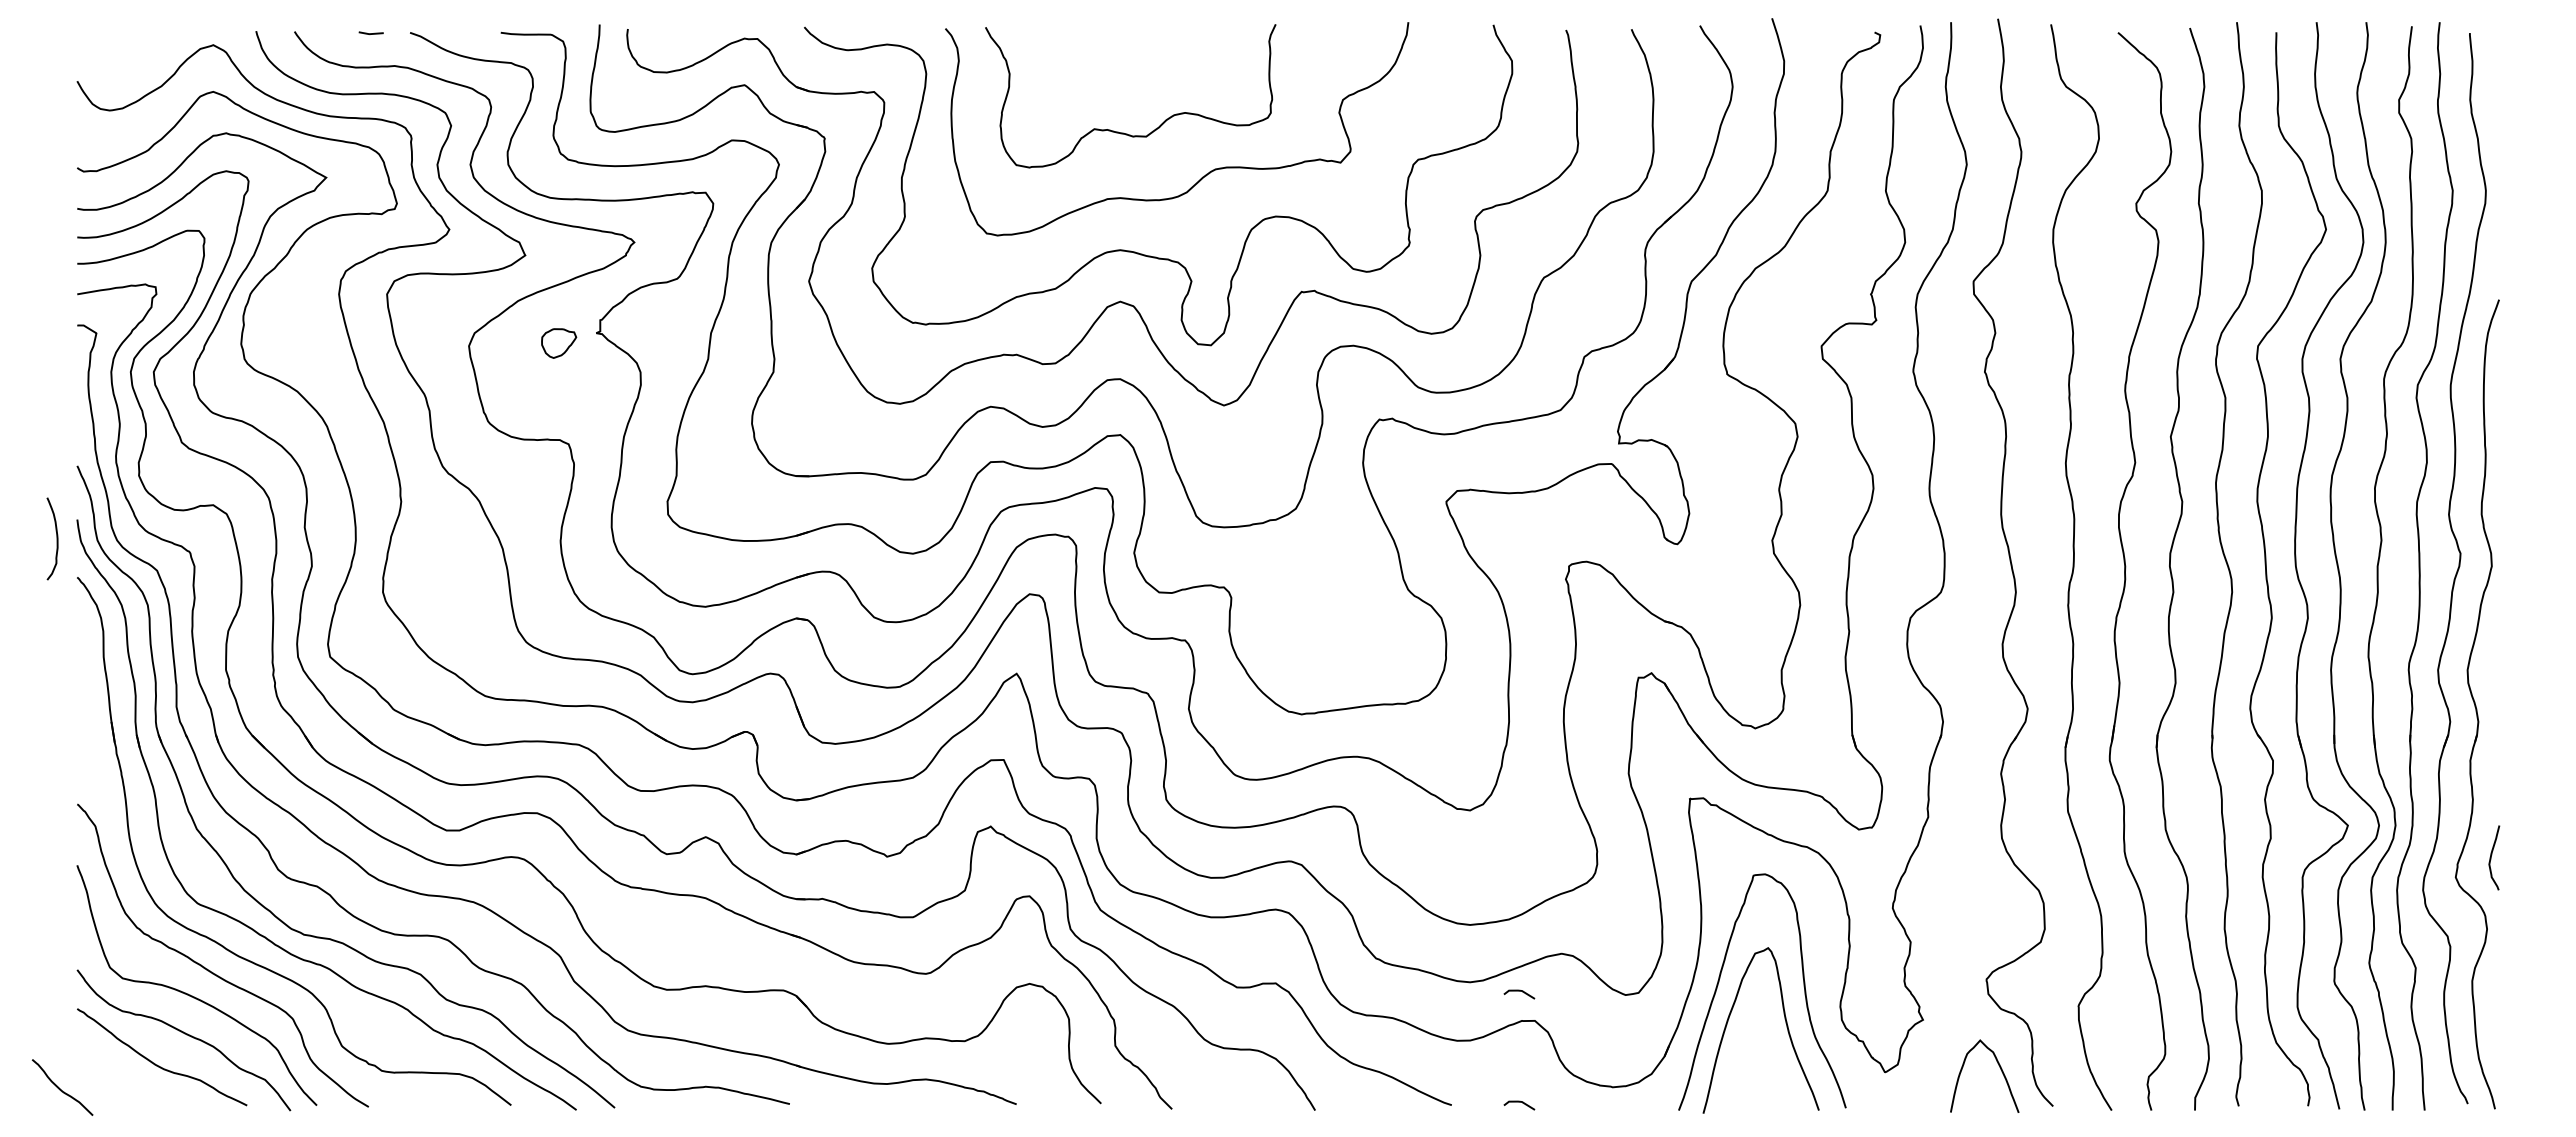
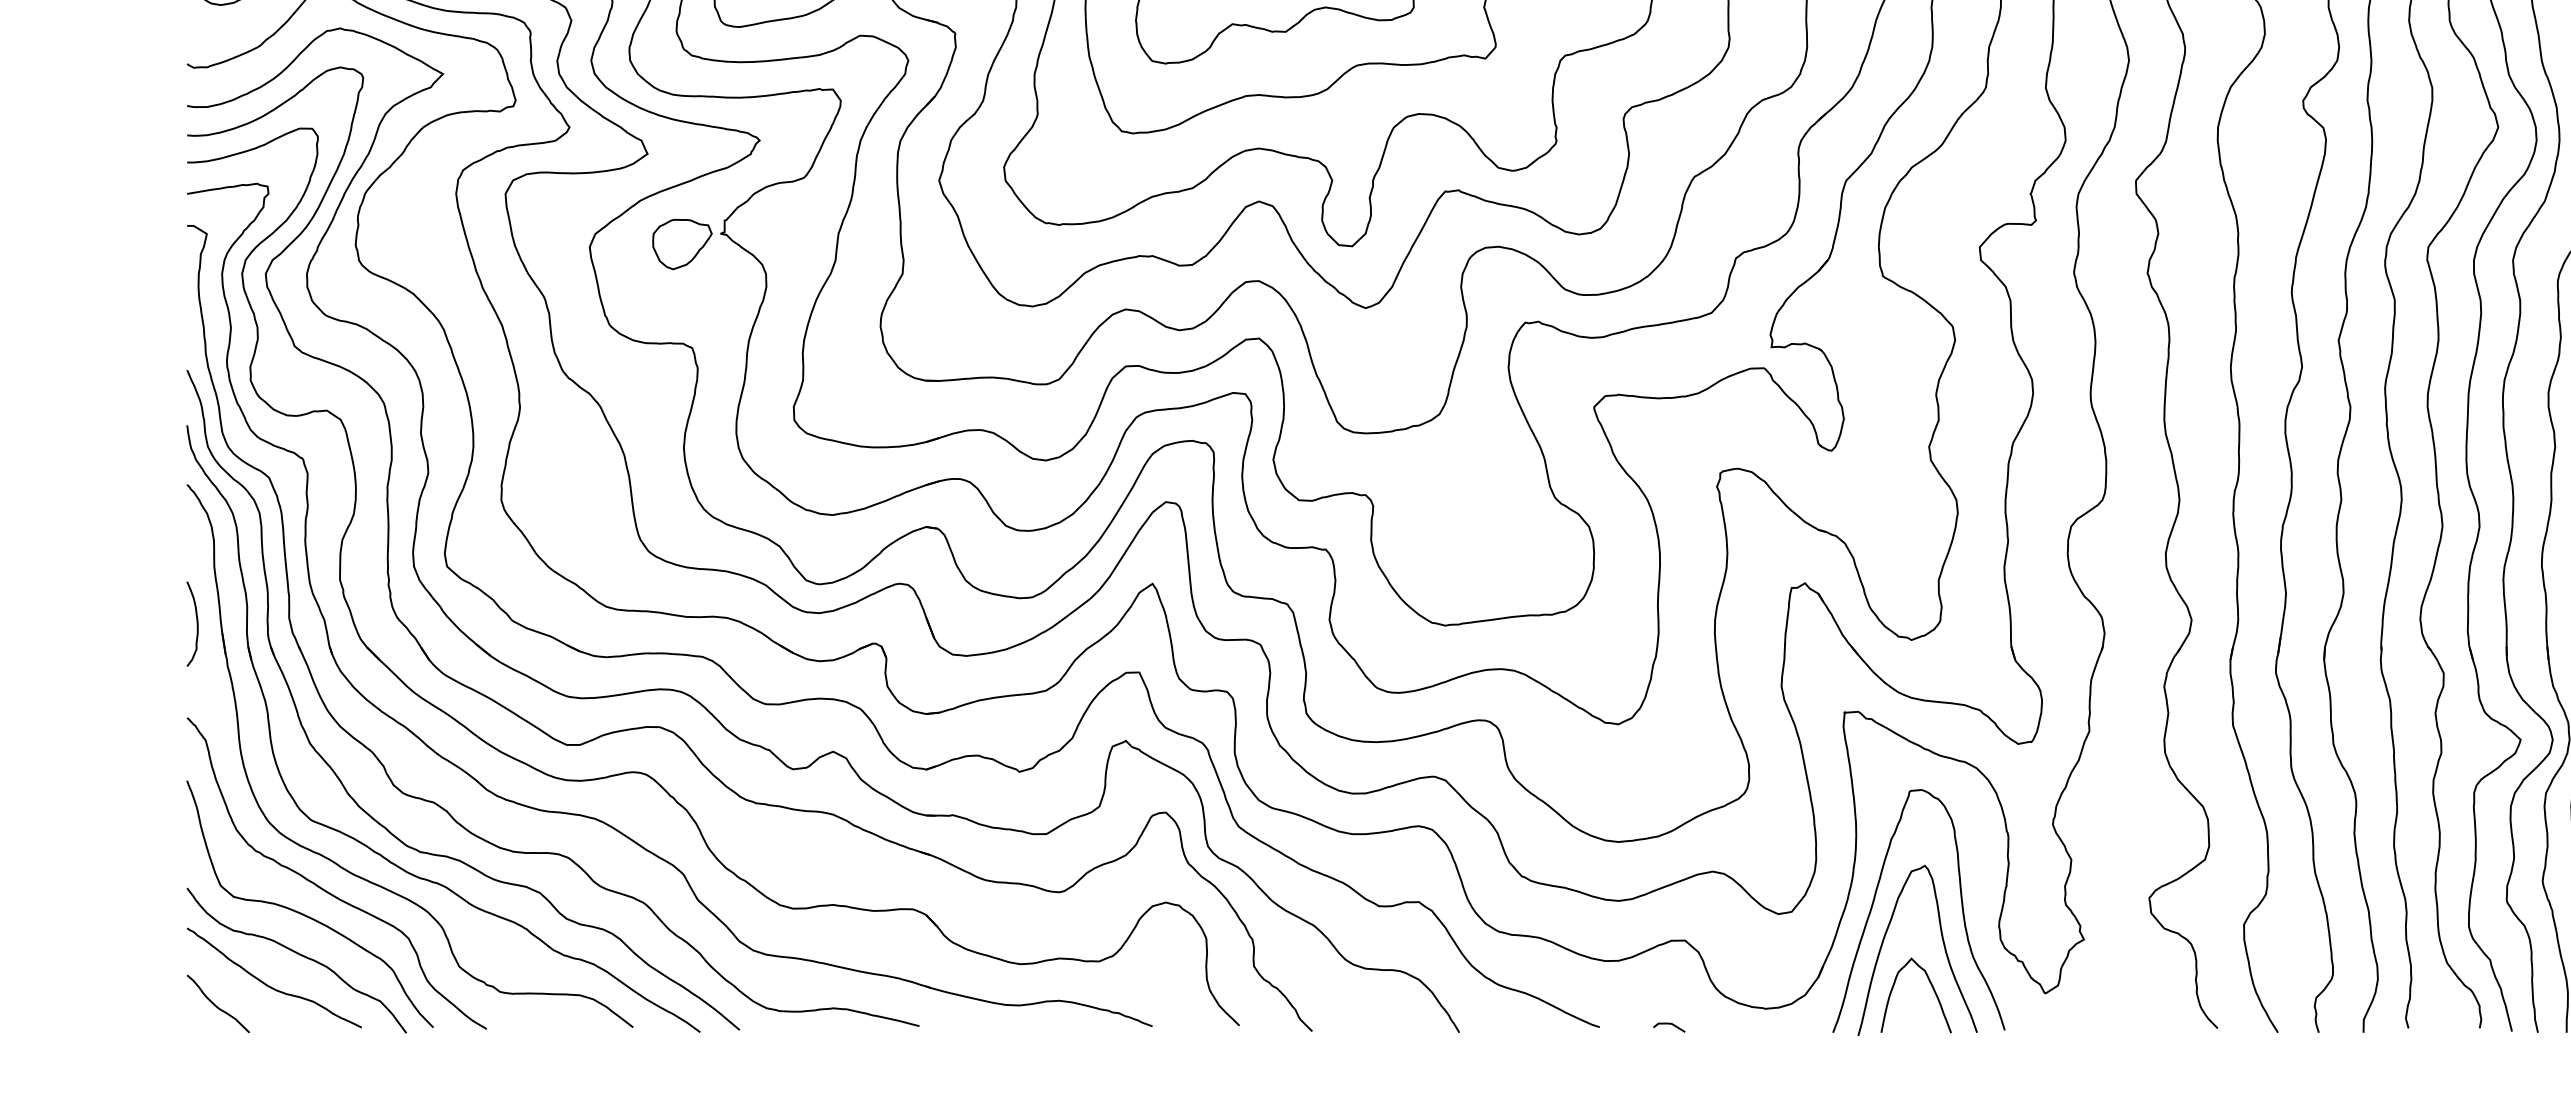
part: (558, 343) -> (681, 244), size x1.67
curve: (56, 538) -> (196, 623), moved
line: (1519, 991) -> (1669, 910), removed
curve: (1999, 1067) -> (1931, 986), moved
curve: (60, 1088) -> (216, 1004), moved

